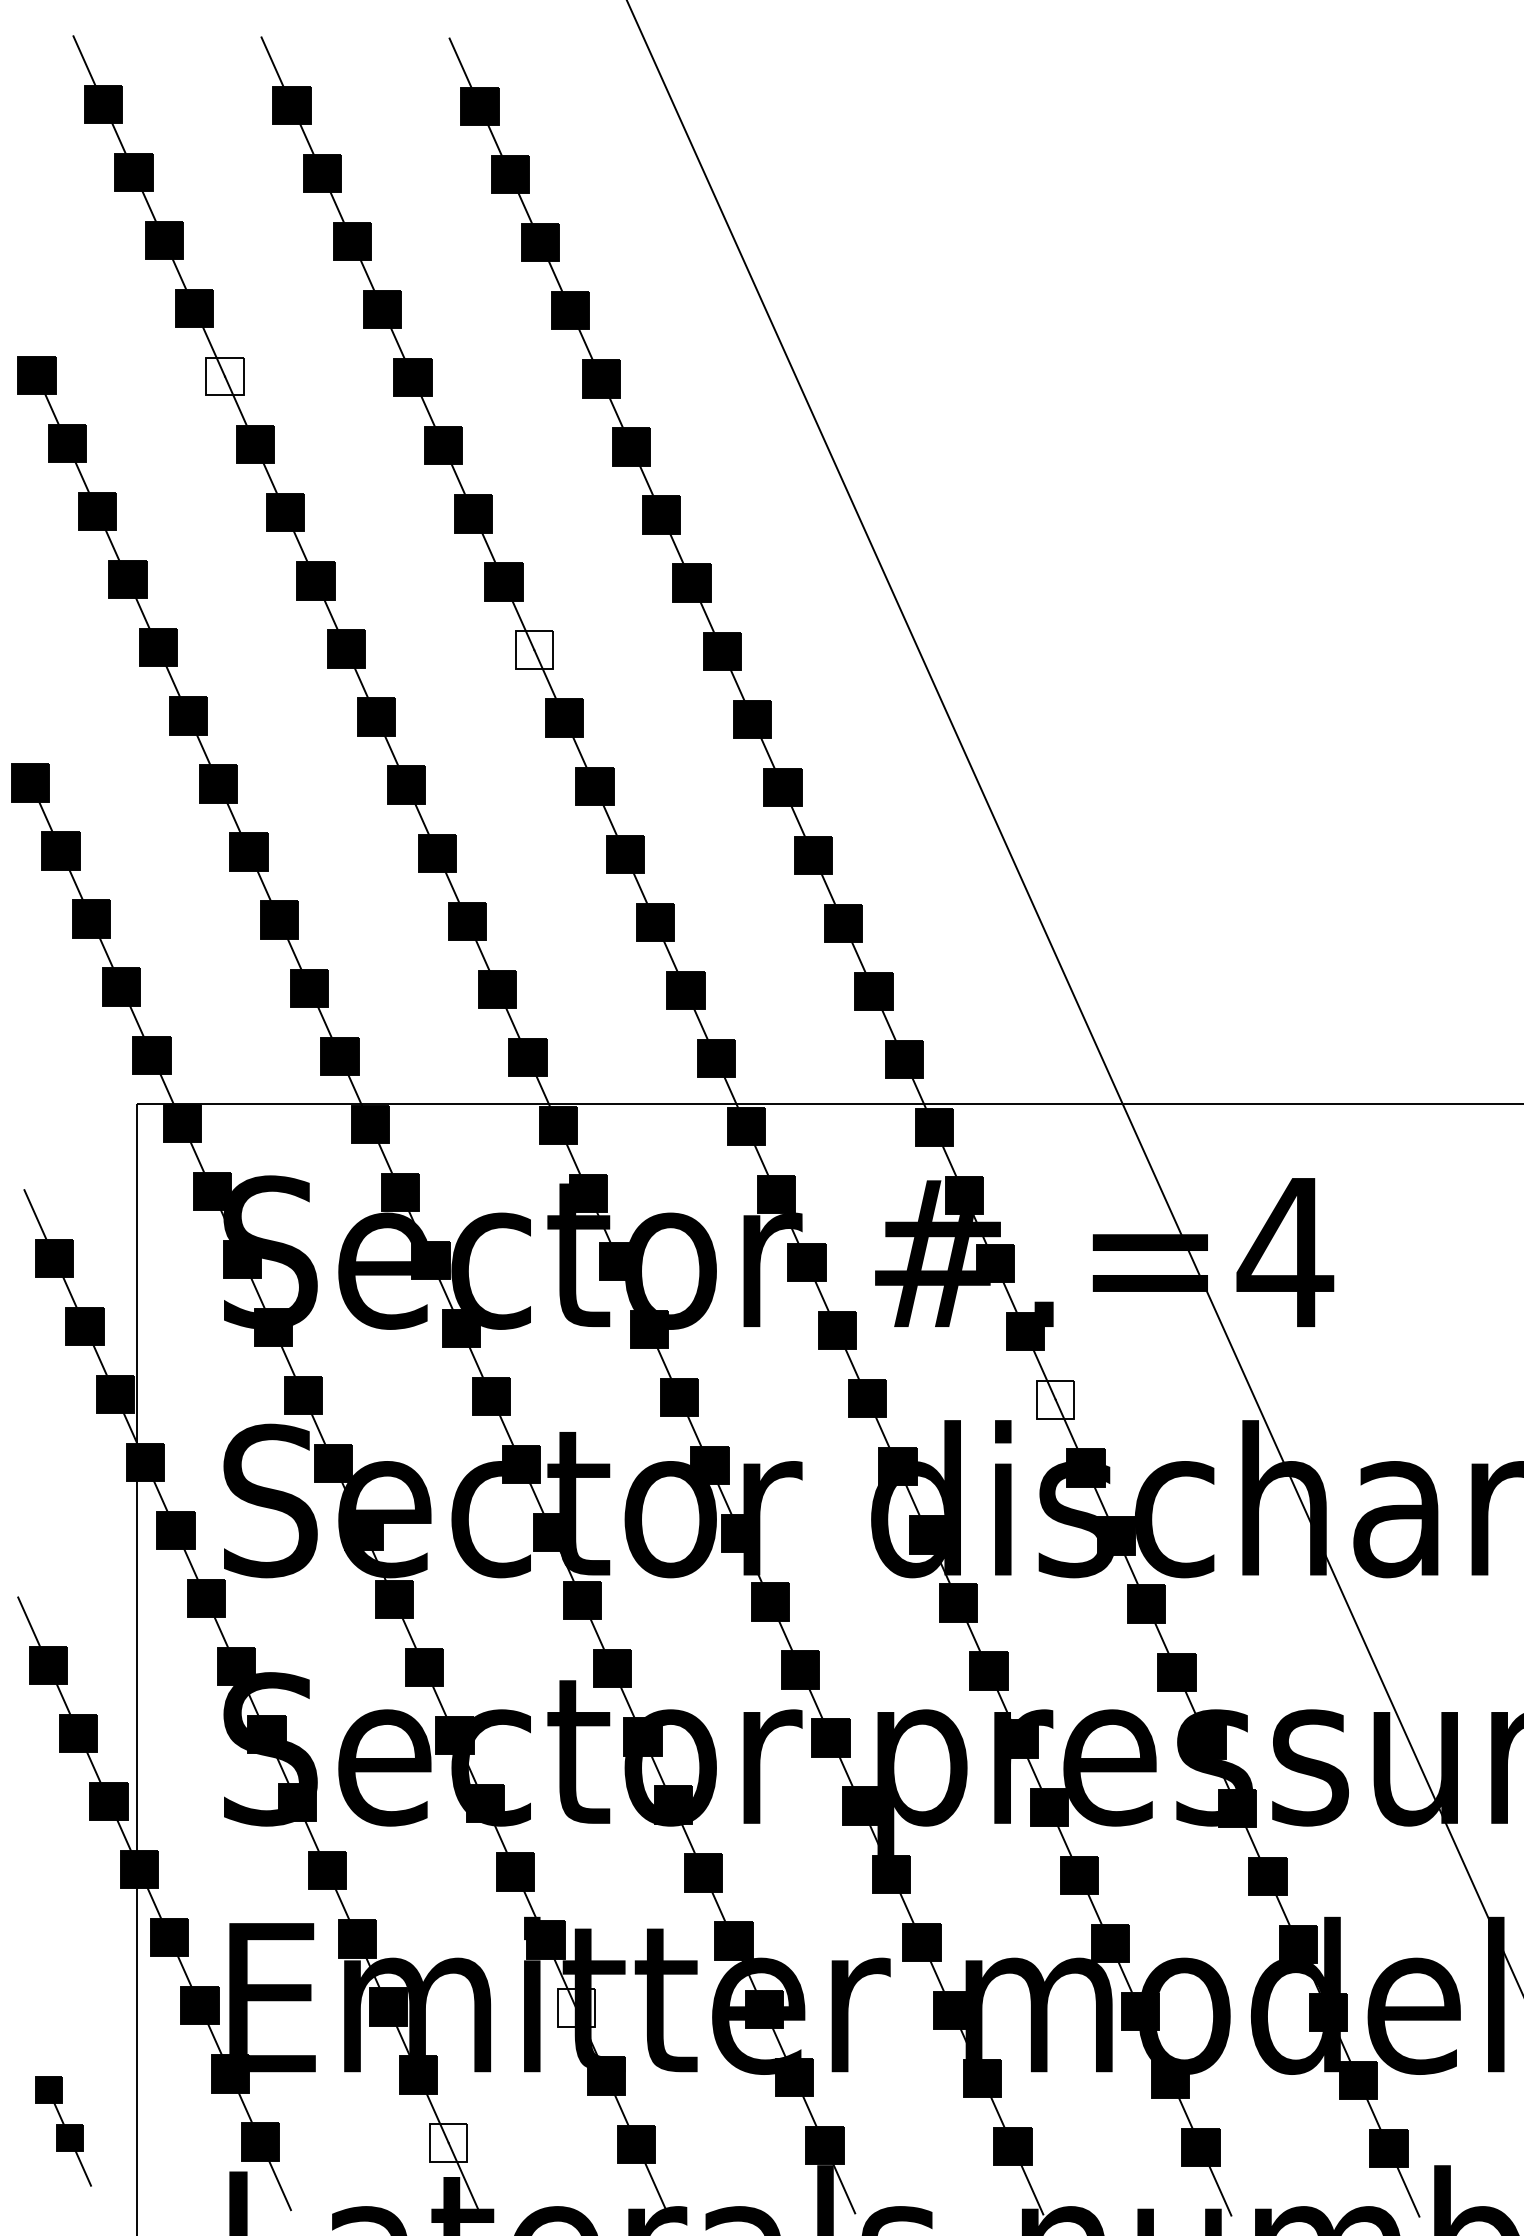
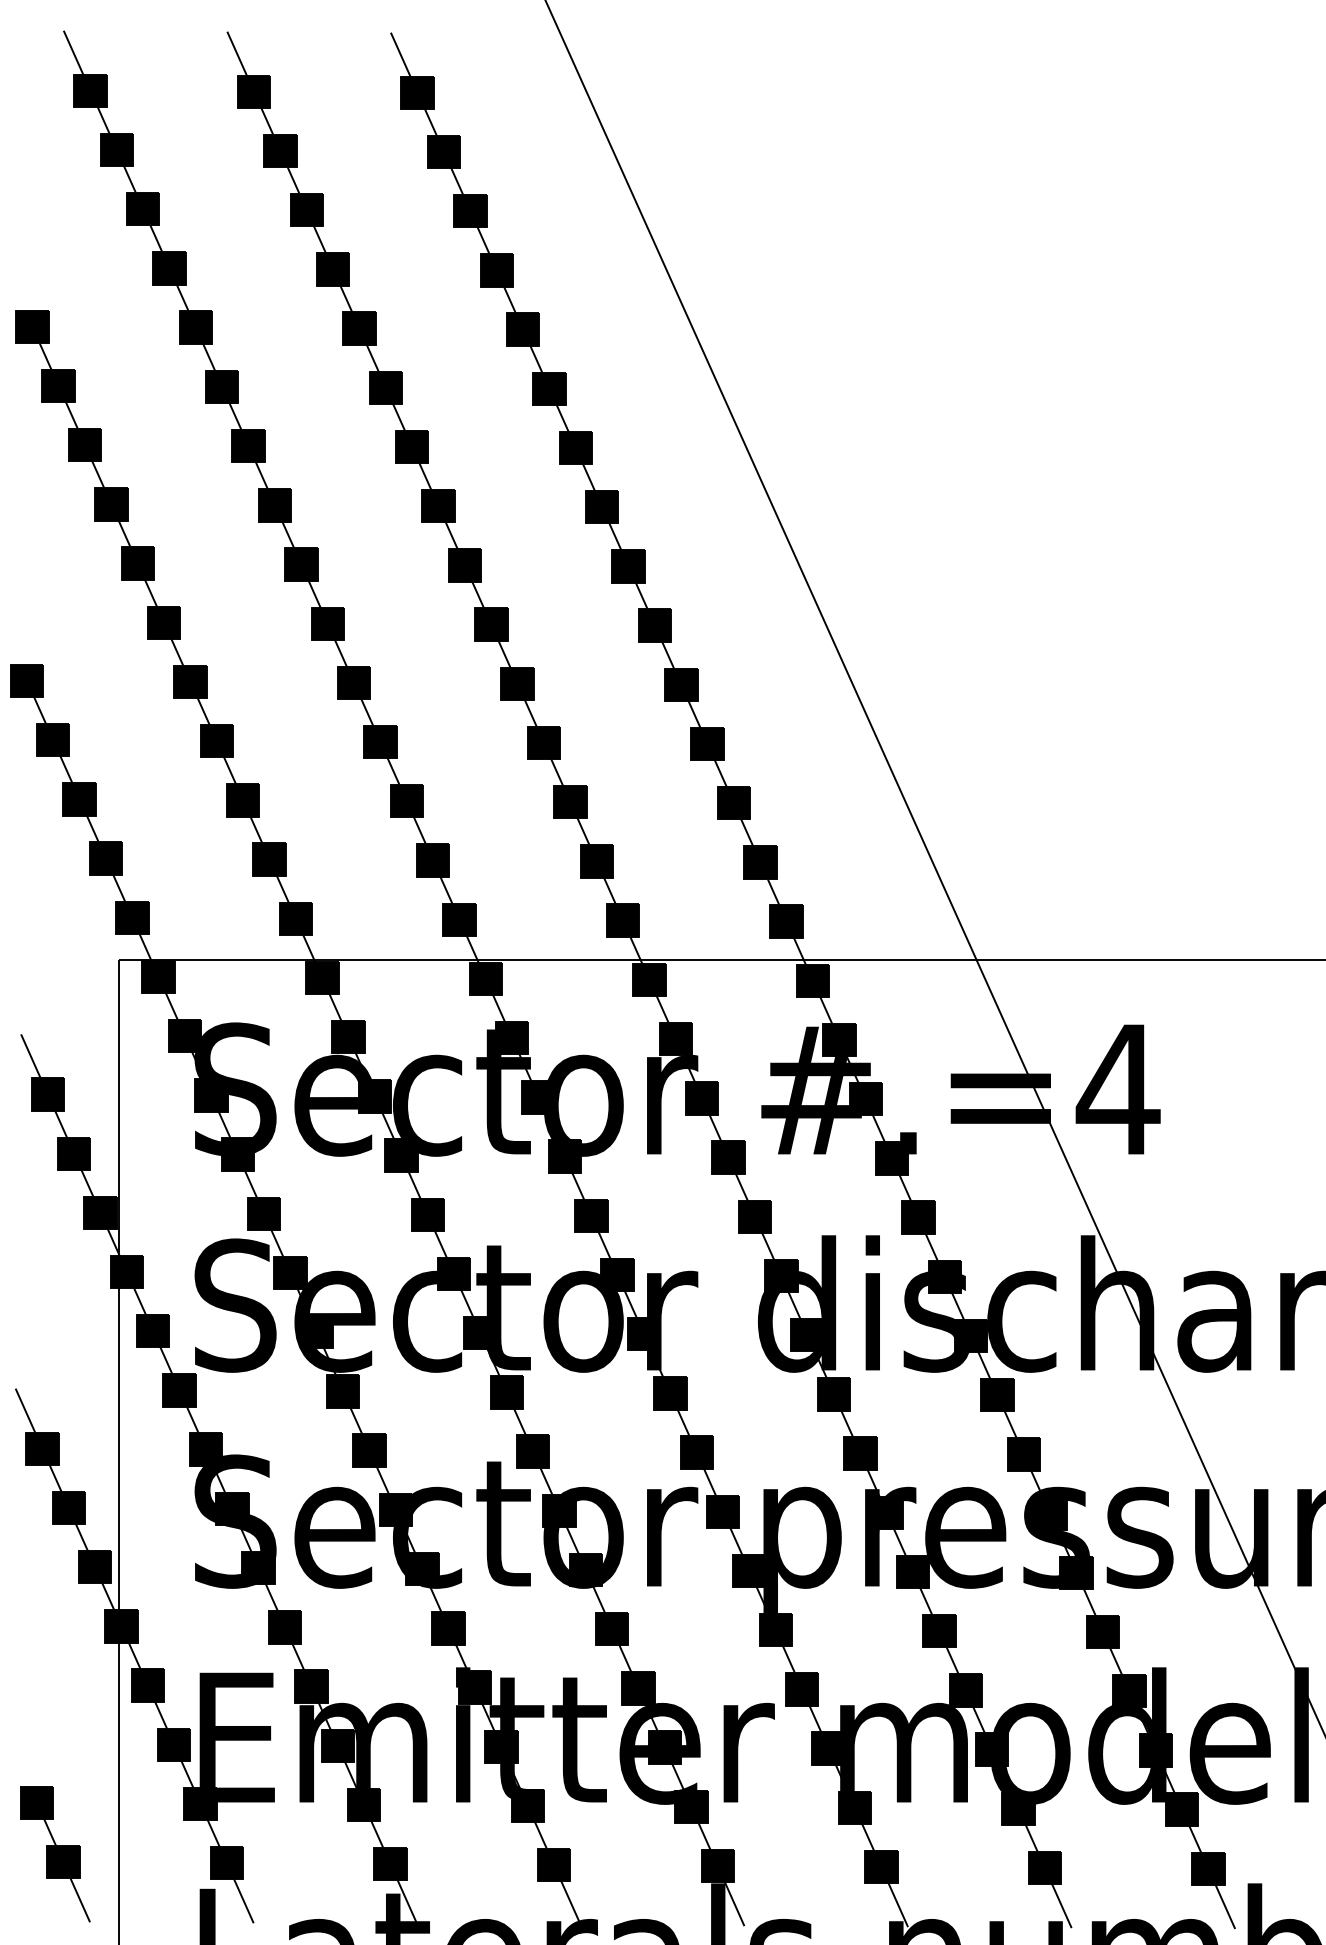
fill: (224, 376) -> (195, 327), added
fill: (533, 649) -> (464, 564), added
fill: (1055, 1399) -> (918, 1217), added
fill: (575, 2007) -> (500, 1746), added
part: (63, 2131) -> (55, 1854), size x1.43
fill: (448, 2142) -> (390, 1863), added

